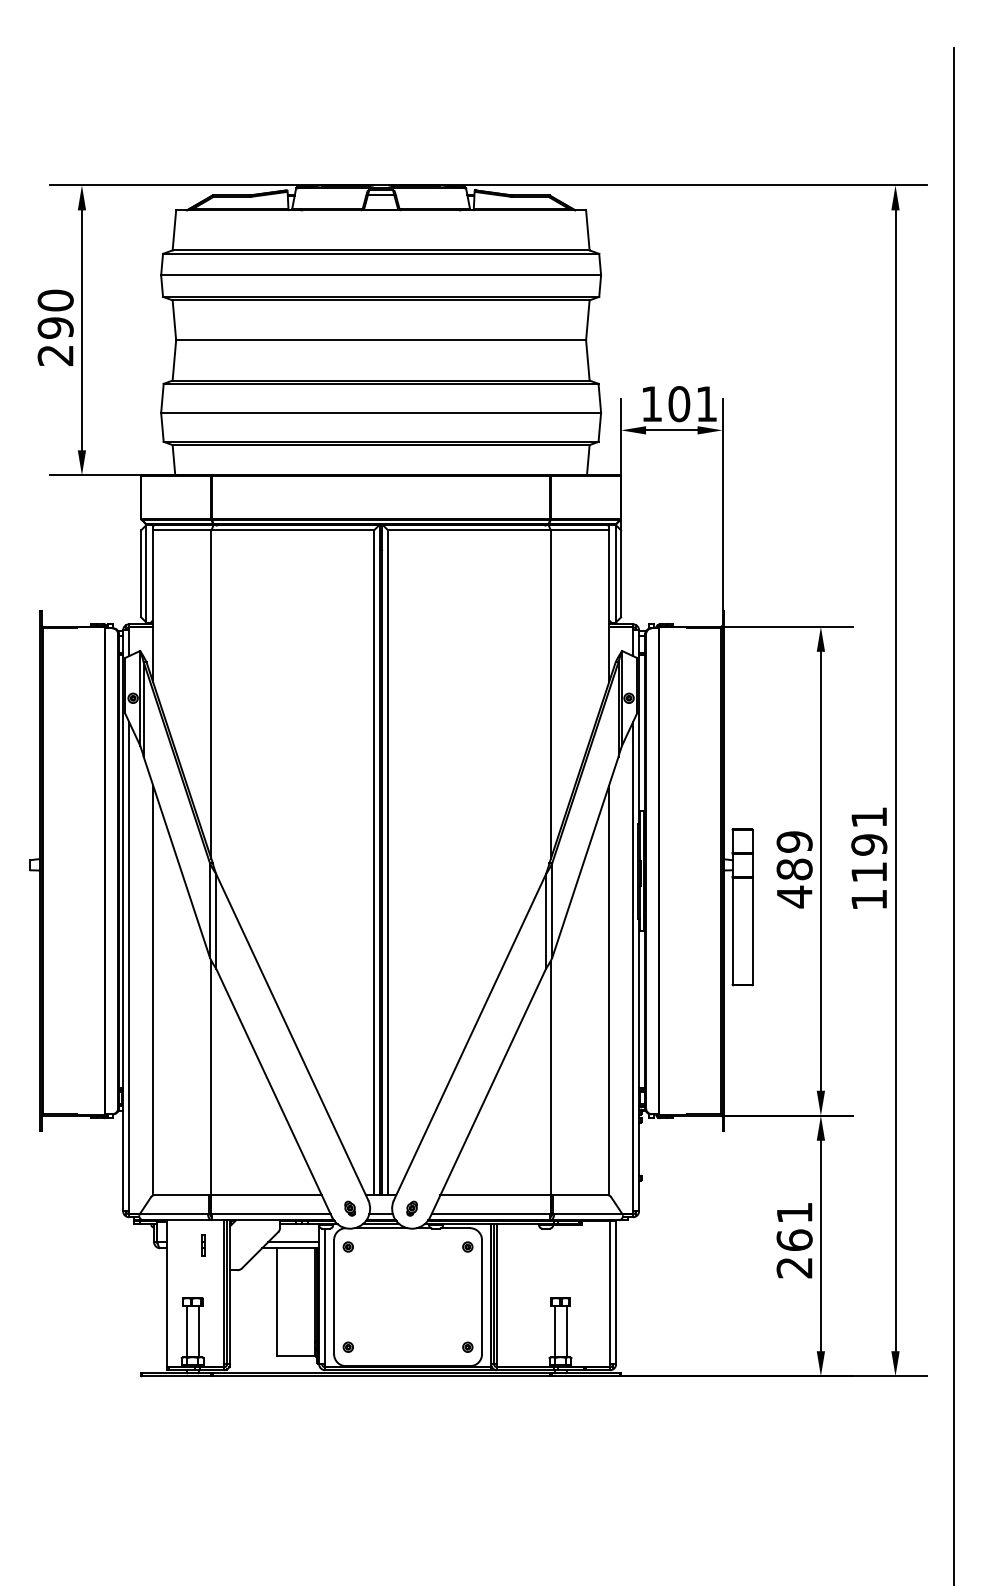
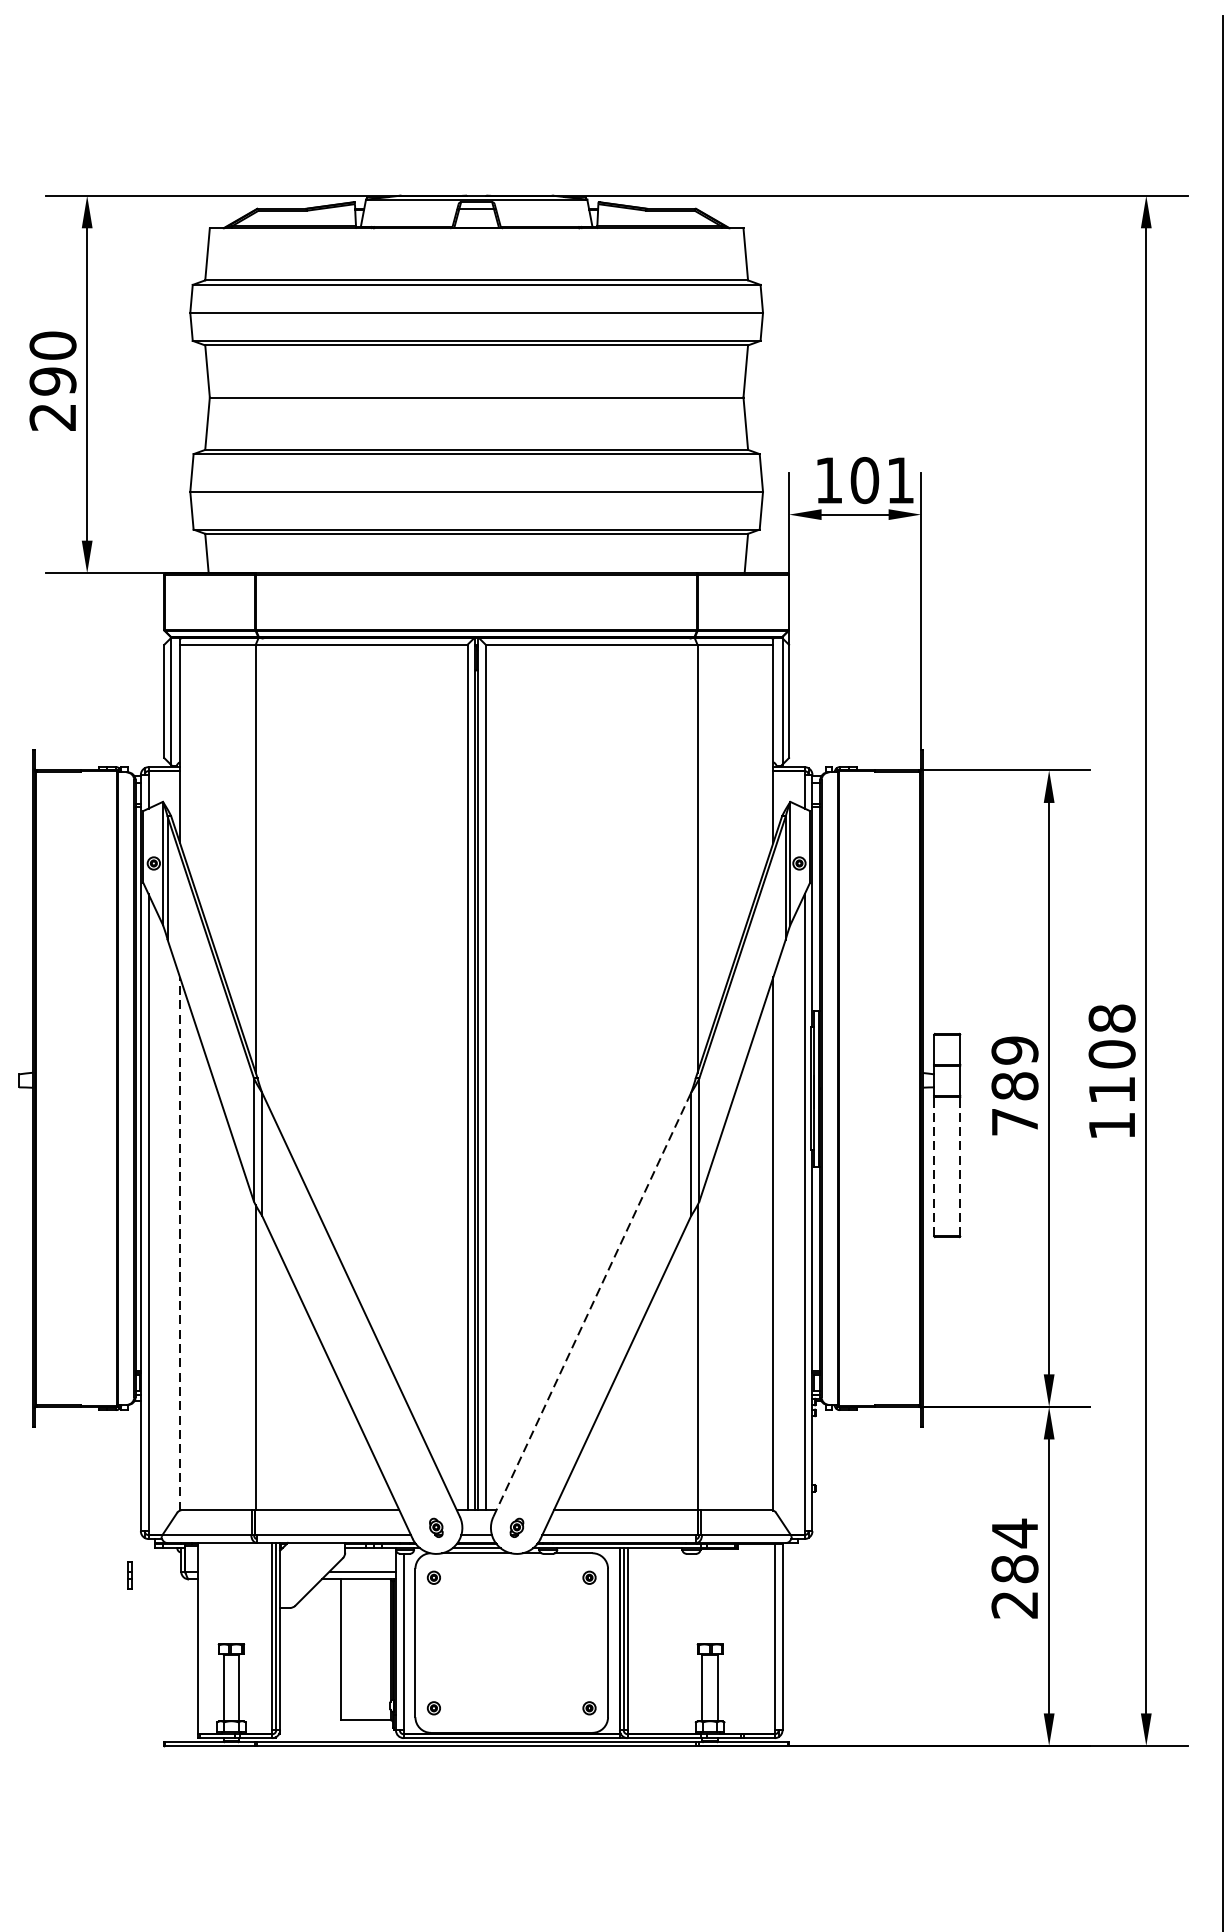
text: (869, 830) -> (1112, 1035), 1191 -> 1108
text: (794, 896) -> (1014, 1121), 489 -> 789
line: (732, 930) -> (934, 1165), solid -> dashed
line: (752, 930) -> (960, 1165), solid -> dashed
line: (153, 990) -> (180, 1243), solid -> dashed
line: (469, 1037) -> (591, 1305), solid -> dashed
text: (794, 1226) -> (1014, 1551), 261 -> 284
line: (202, 1245) -> (128, 1575), moved

